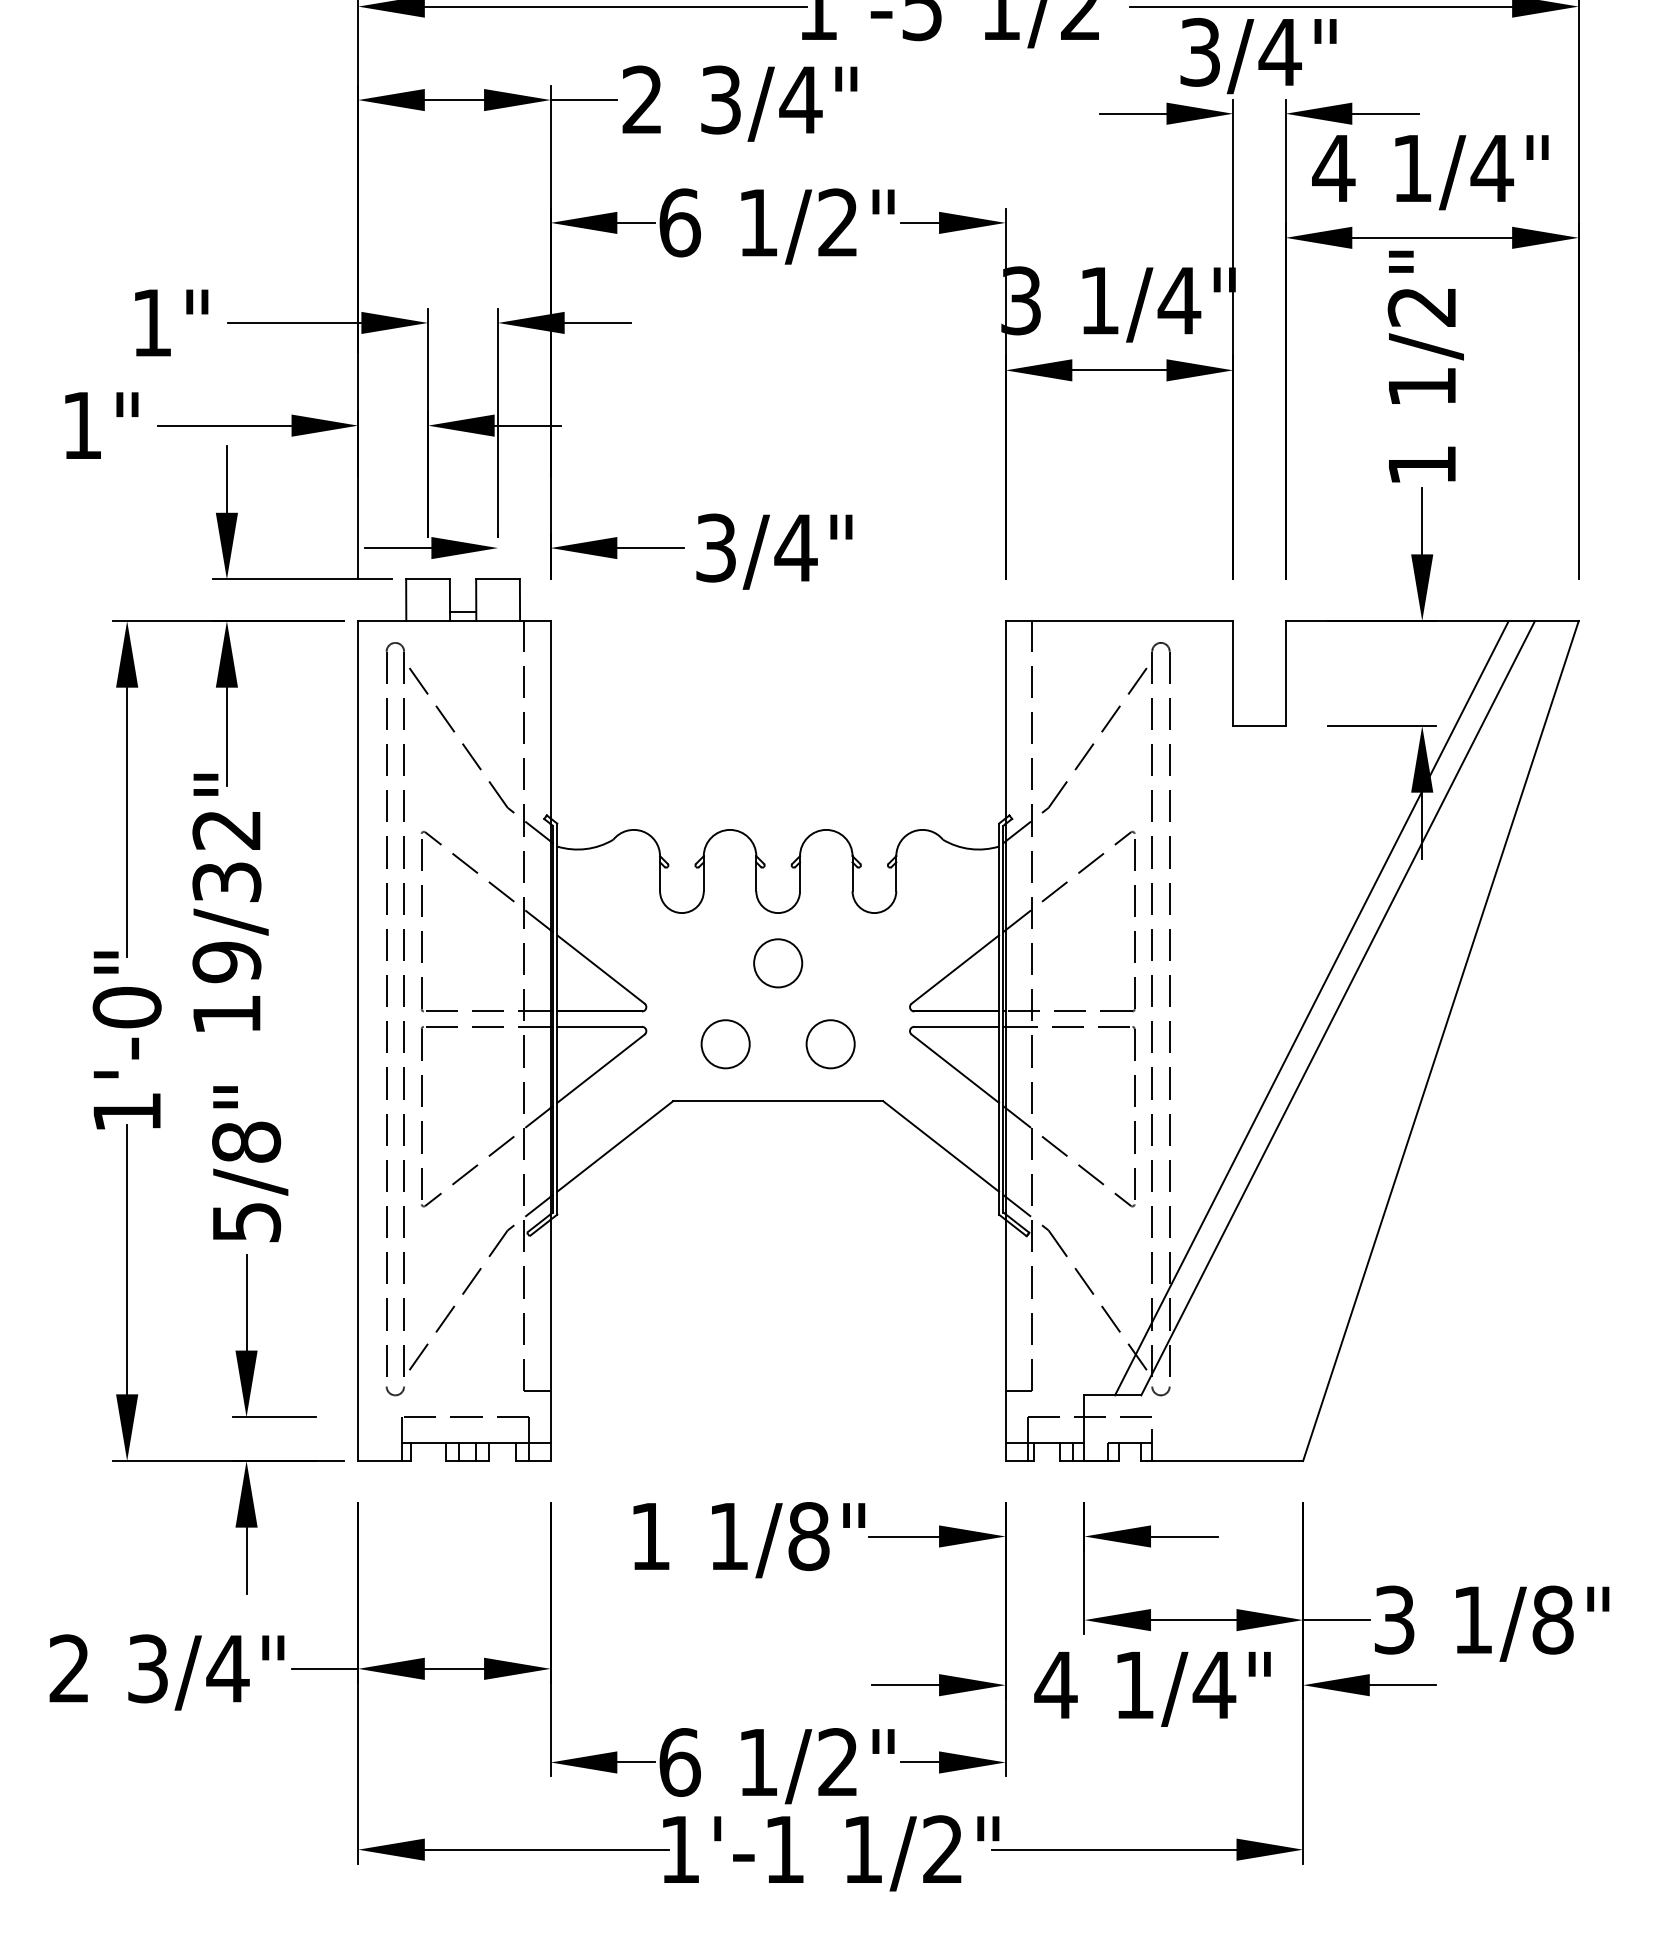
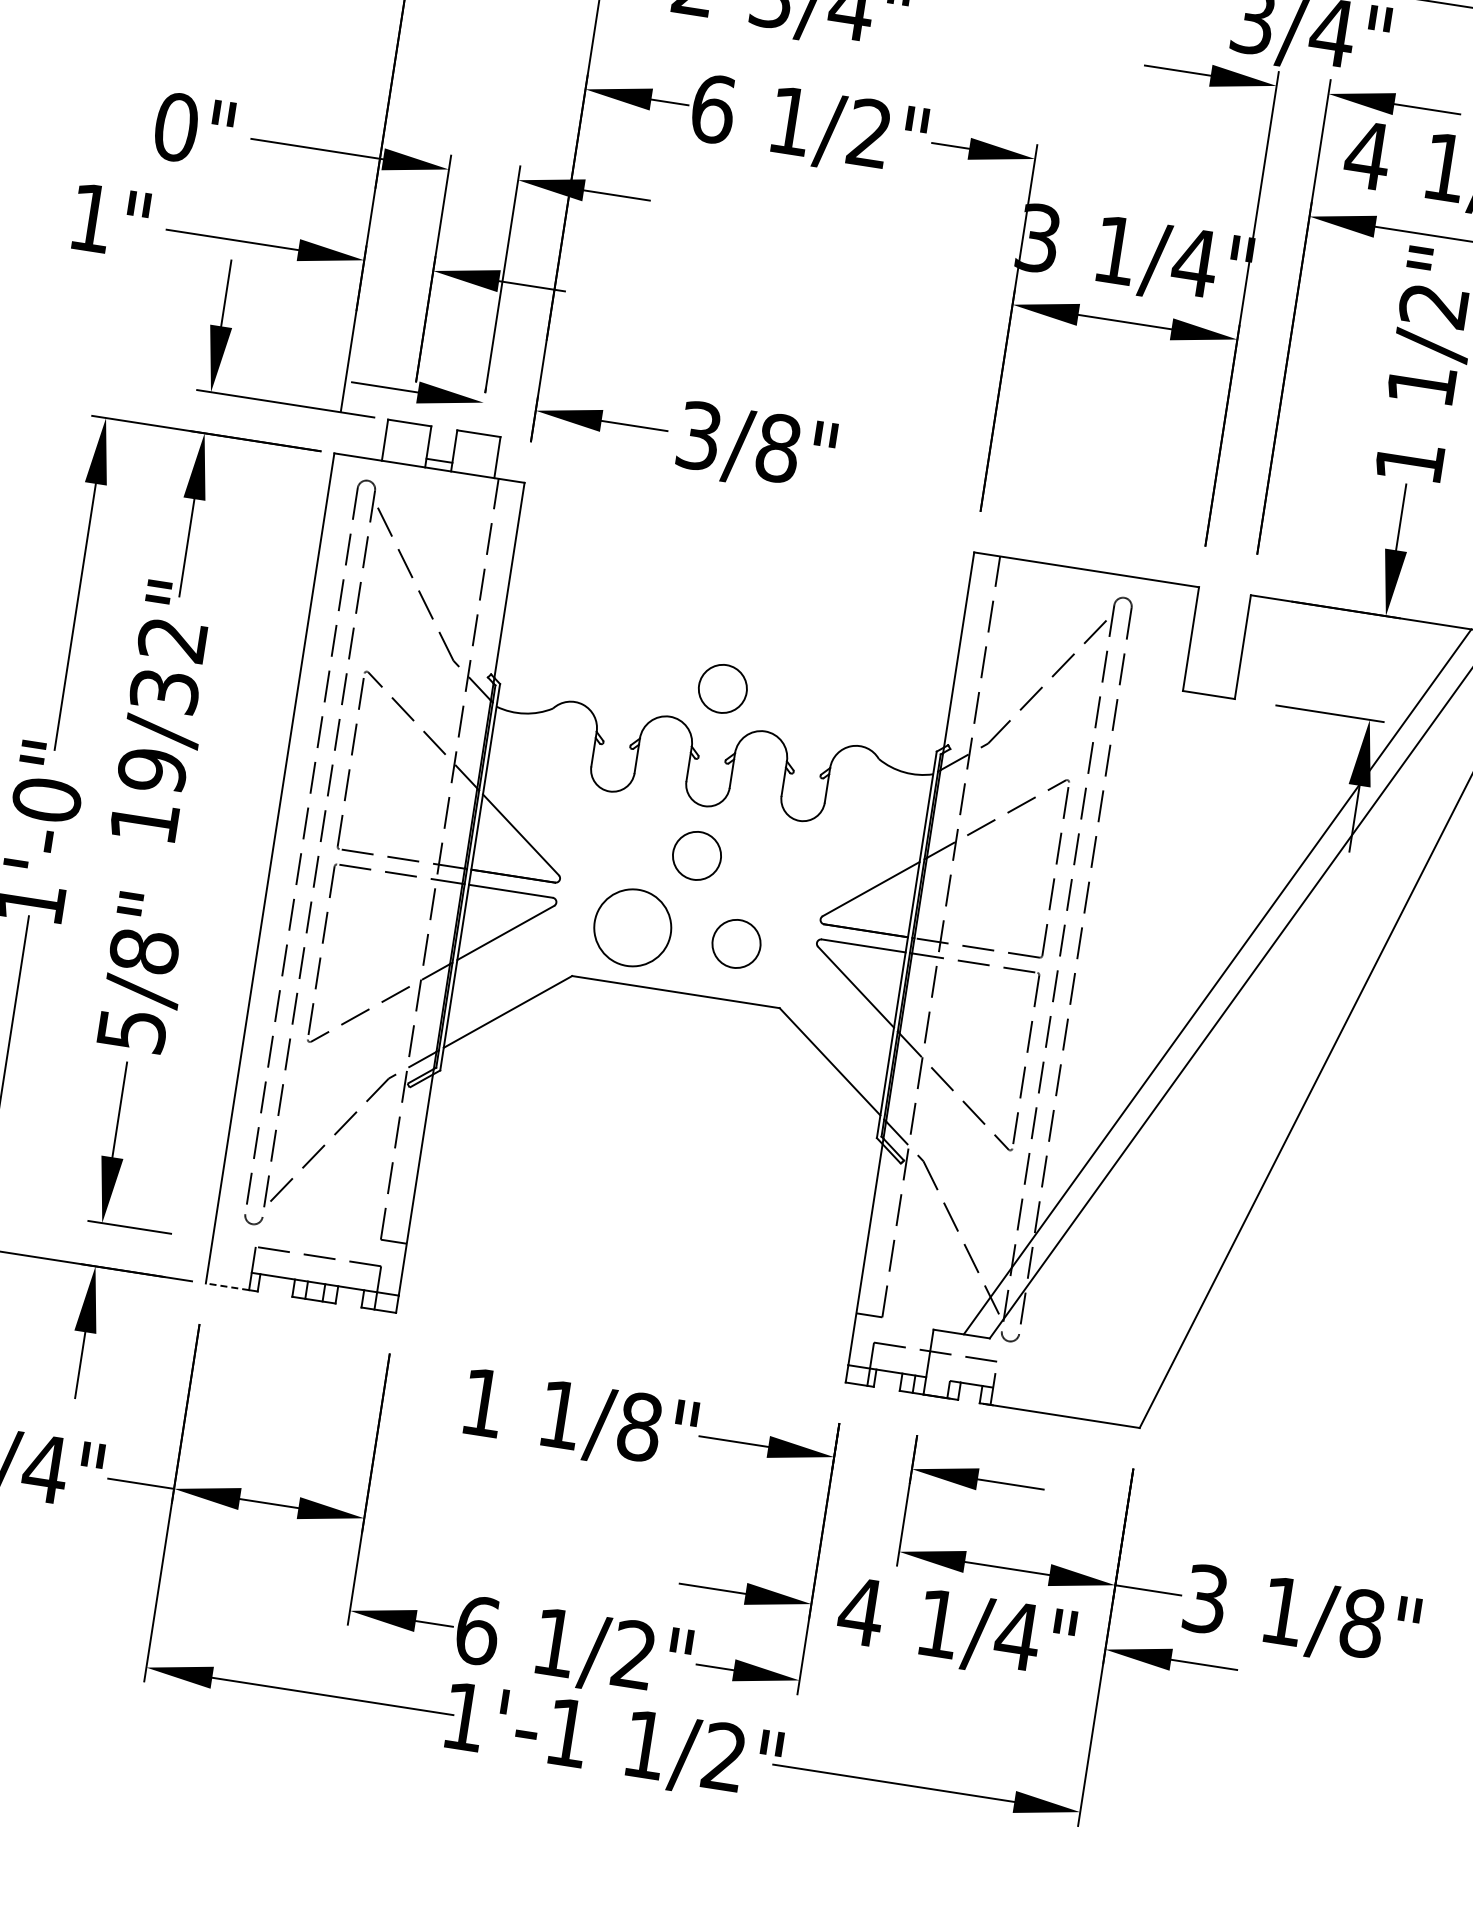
text: (151, 322) -> (175, 126), 1" -> 0"
text: (795, 547) -> (777, 447), 3/4" -> 3/8"
circle: (778, 794) -> (723, 689), added
circle: (725, 1044) -> (632, 928), size x1.6
line: (380, 1460) -> (227, 1286), solid -> dashed

